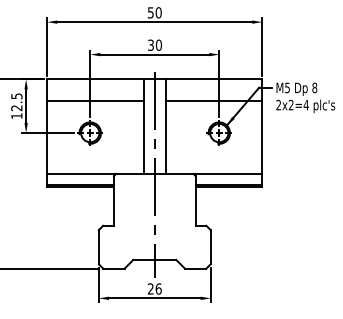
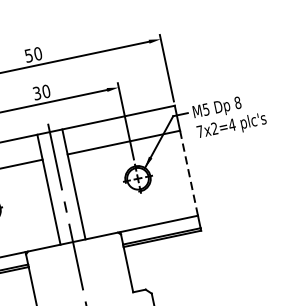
text: (278, 104) -> (199, 131), 2x2=4 -> 7x2=4
line: (262, 137) -> (189, 173), solid -> dashed

